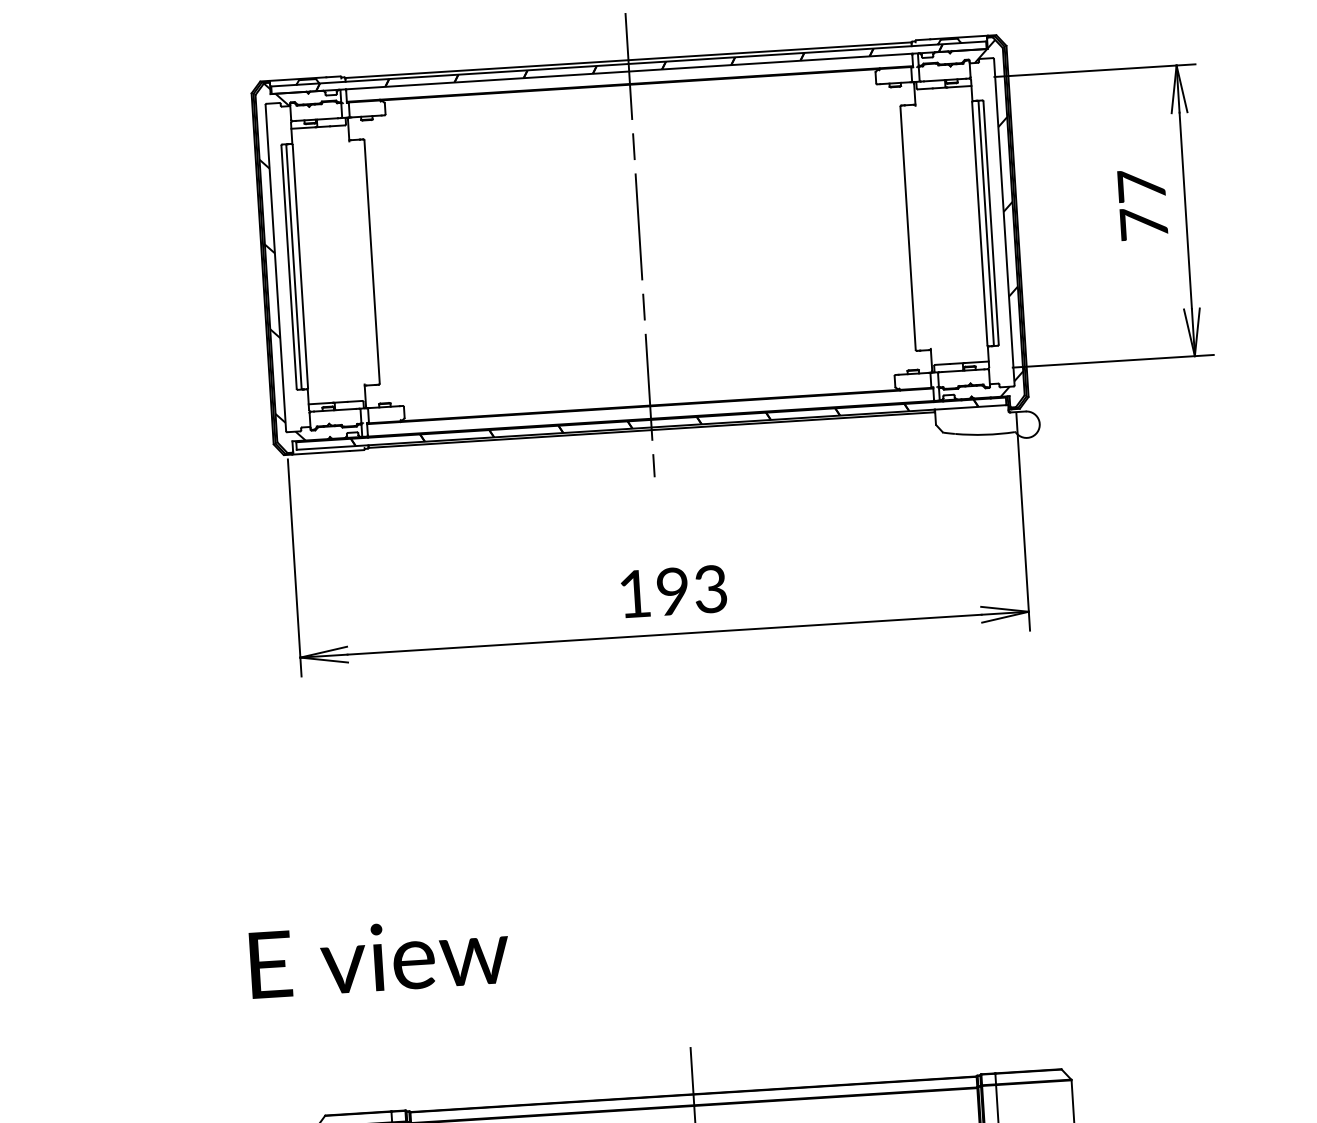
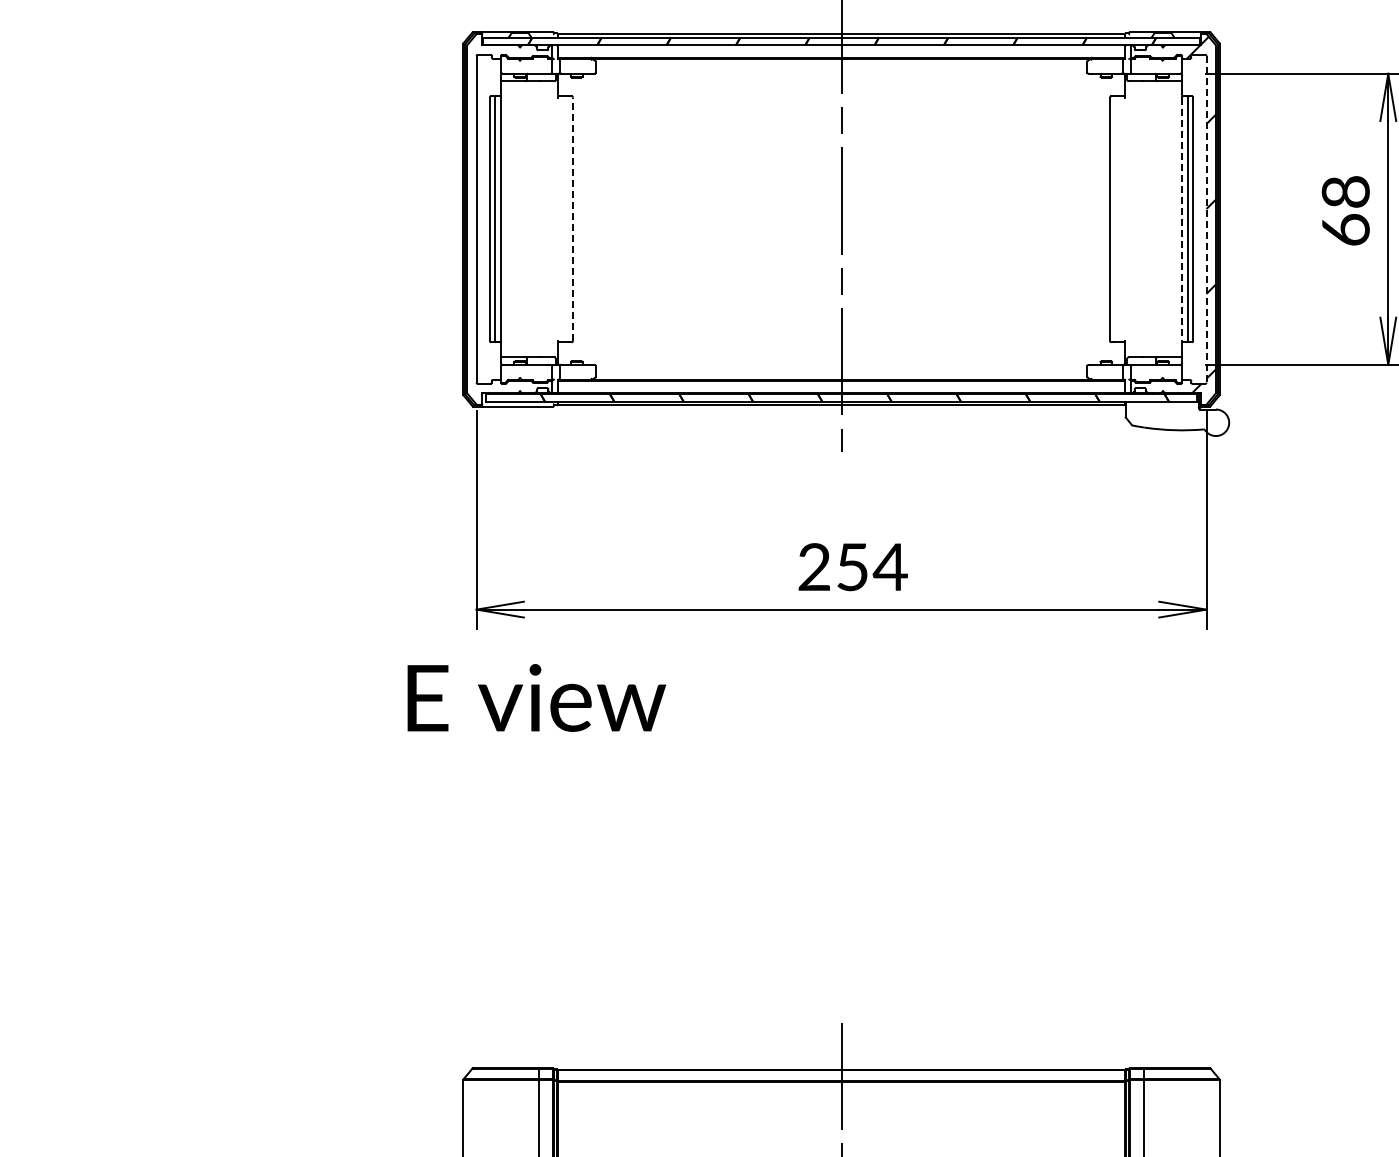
text: (1142, 204) -> (1345, 210), 77 -> 68
line: (1004, 222) -> (1206, 219), solid -> dashed
line: (979, 223) -> (1181, 219), solid -> dashed
hatch: (282, 261) -> (483, 213), removed
line: (372, 262) -> (573, 219), solid -> dashed
text: (672, 591) -> (852, 567), 193 -> 254
text: (379, 957) -> (536, 697), moved

